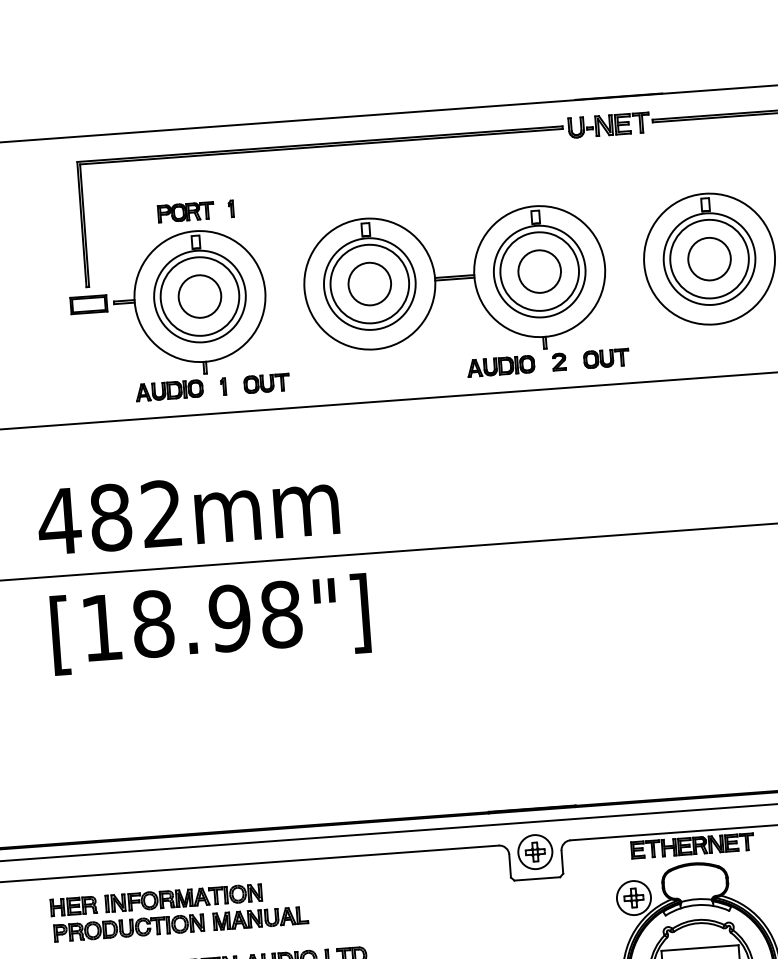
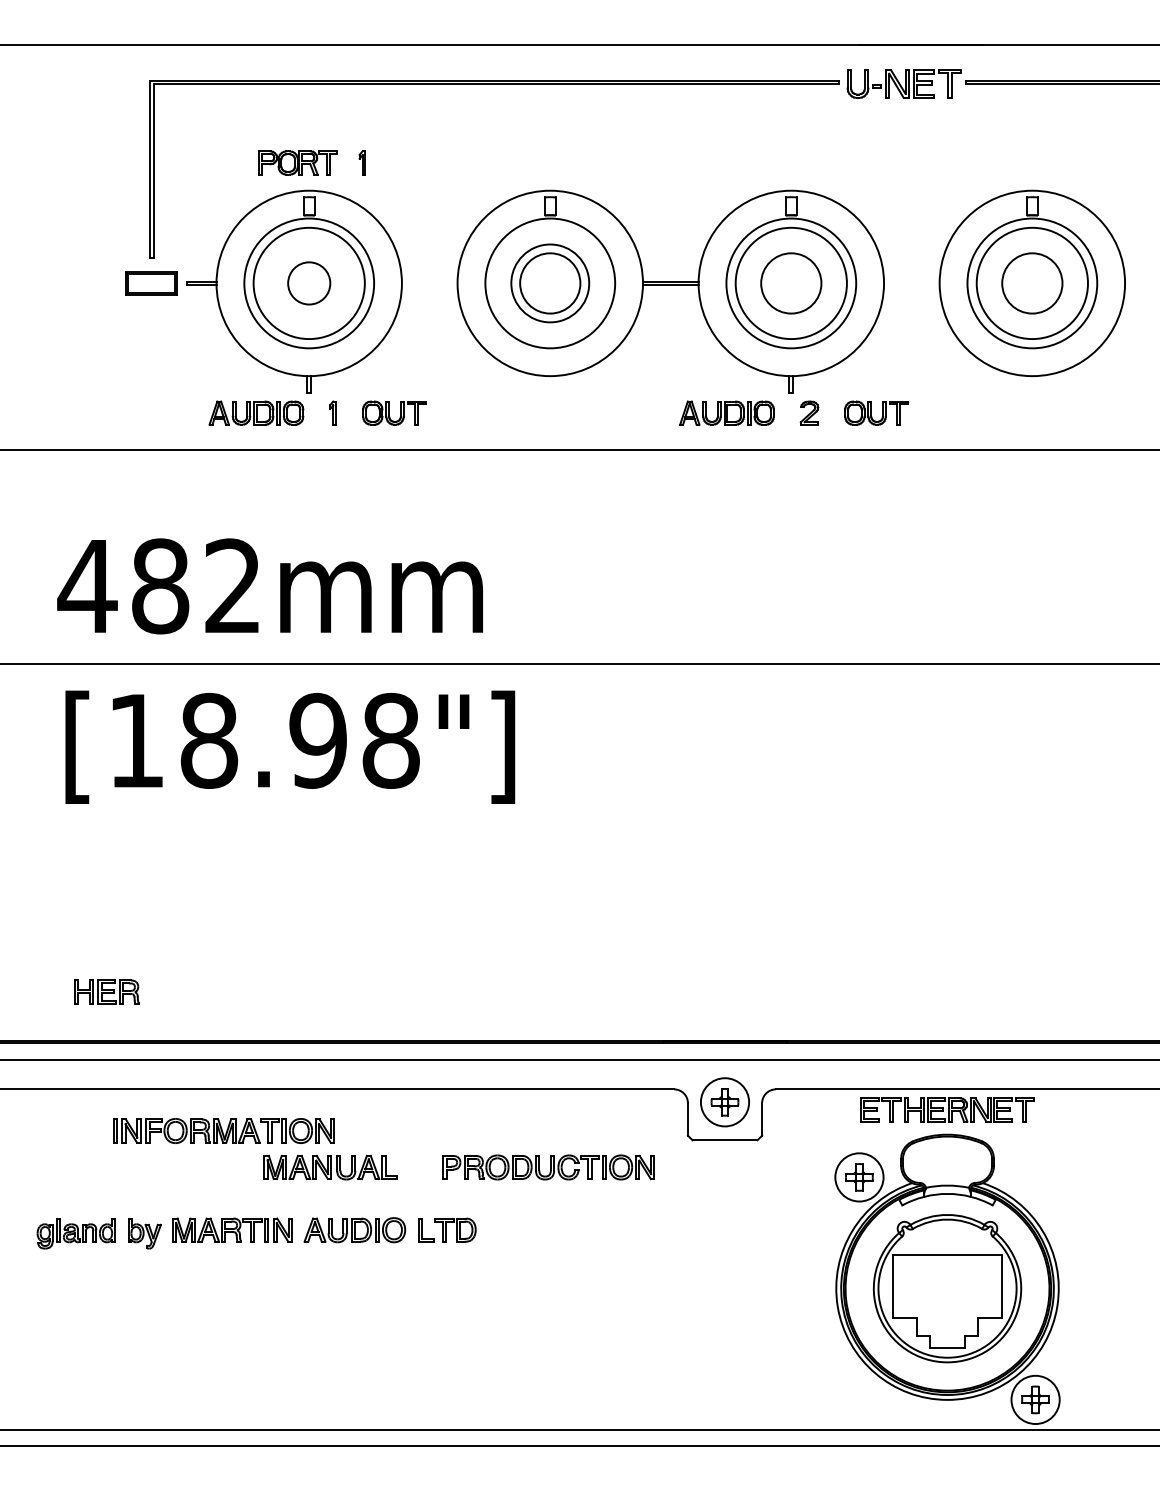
circle: (369, 284) -> (549, 283), size x0.7
circle: (200, 296) -> (309, 283), size x0.7
part: (73, 905) -> (106, 991), moved
part: (128, 928) -> (548, 1167), moved

